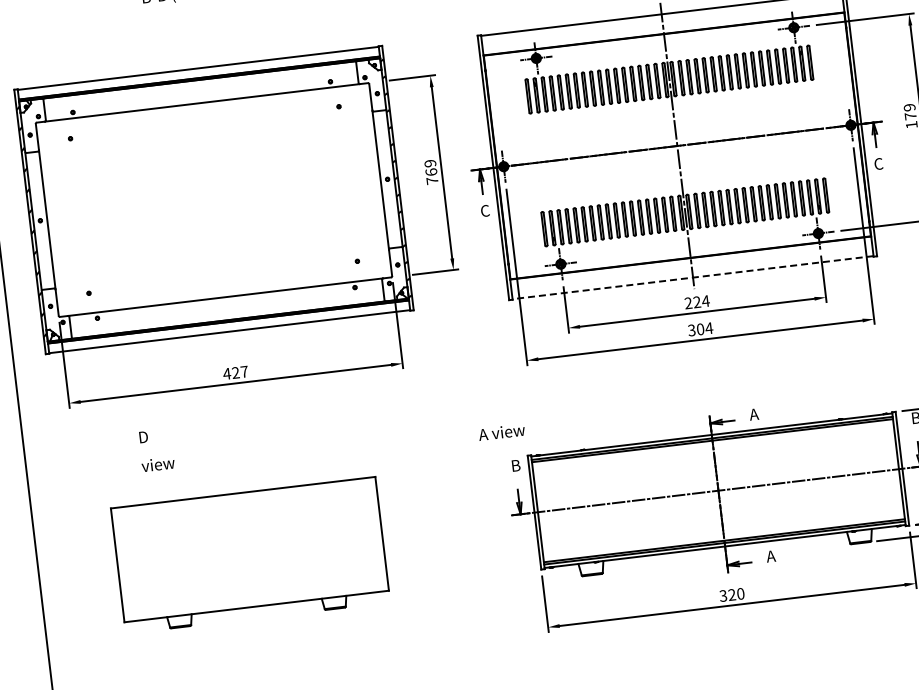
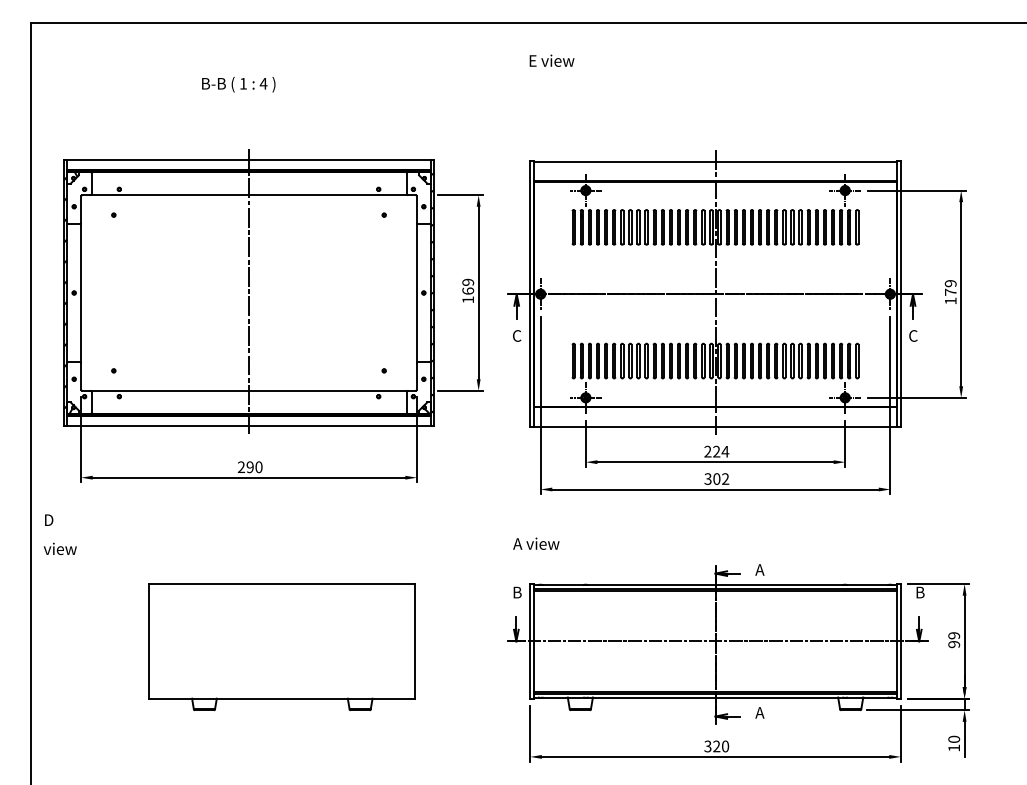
text: (431, 180) -> (467, 299), 769 -> 169
line: (214, 199) -> (249, 292), added
line: (692, 277) -> (715, 426), dashed -> solid
text: (709, 327) -> (725, 478), 304 -> 302
text: (235, 373) -> (249, 467), 427 -> 290
text: (501, 432) -> (536, 543), moved
text: (155, 450) -> (59, 534), moved
part: (249, 555) -> (281, 647), moved

